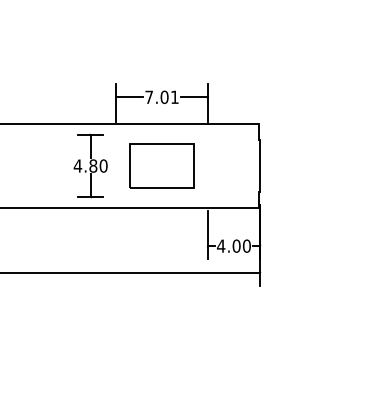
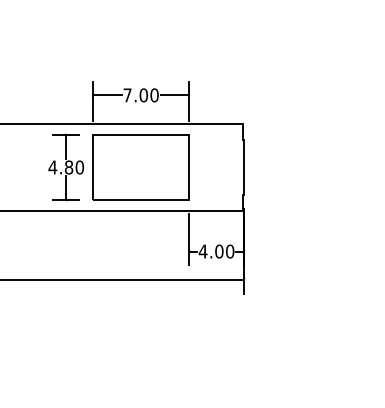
text: (174, 96) -> (154, 94), 7.01 -> 7.00
part: (161, 165) -> (140, 166), size x1.43

